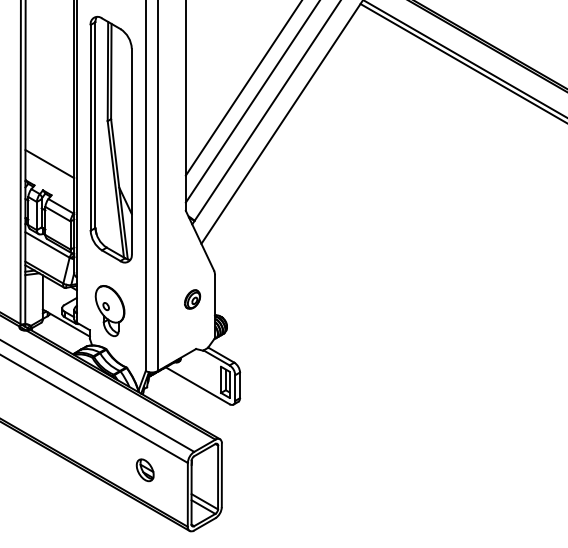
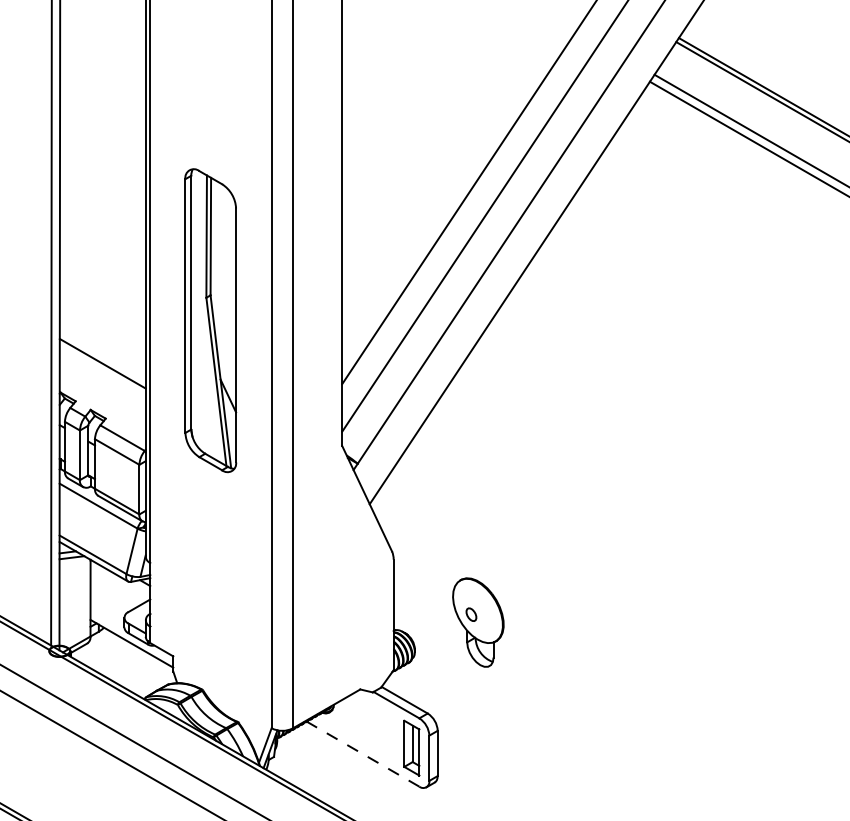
part: (110, 139) -> (209, 320), size x0.7
part: (192, 299) -> (353, 602), removed
part: (109, 310) -> (477, 621), moved
line: (197, 385) -> (362, 753), solid -> dashed

